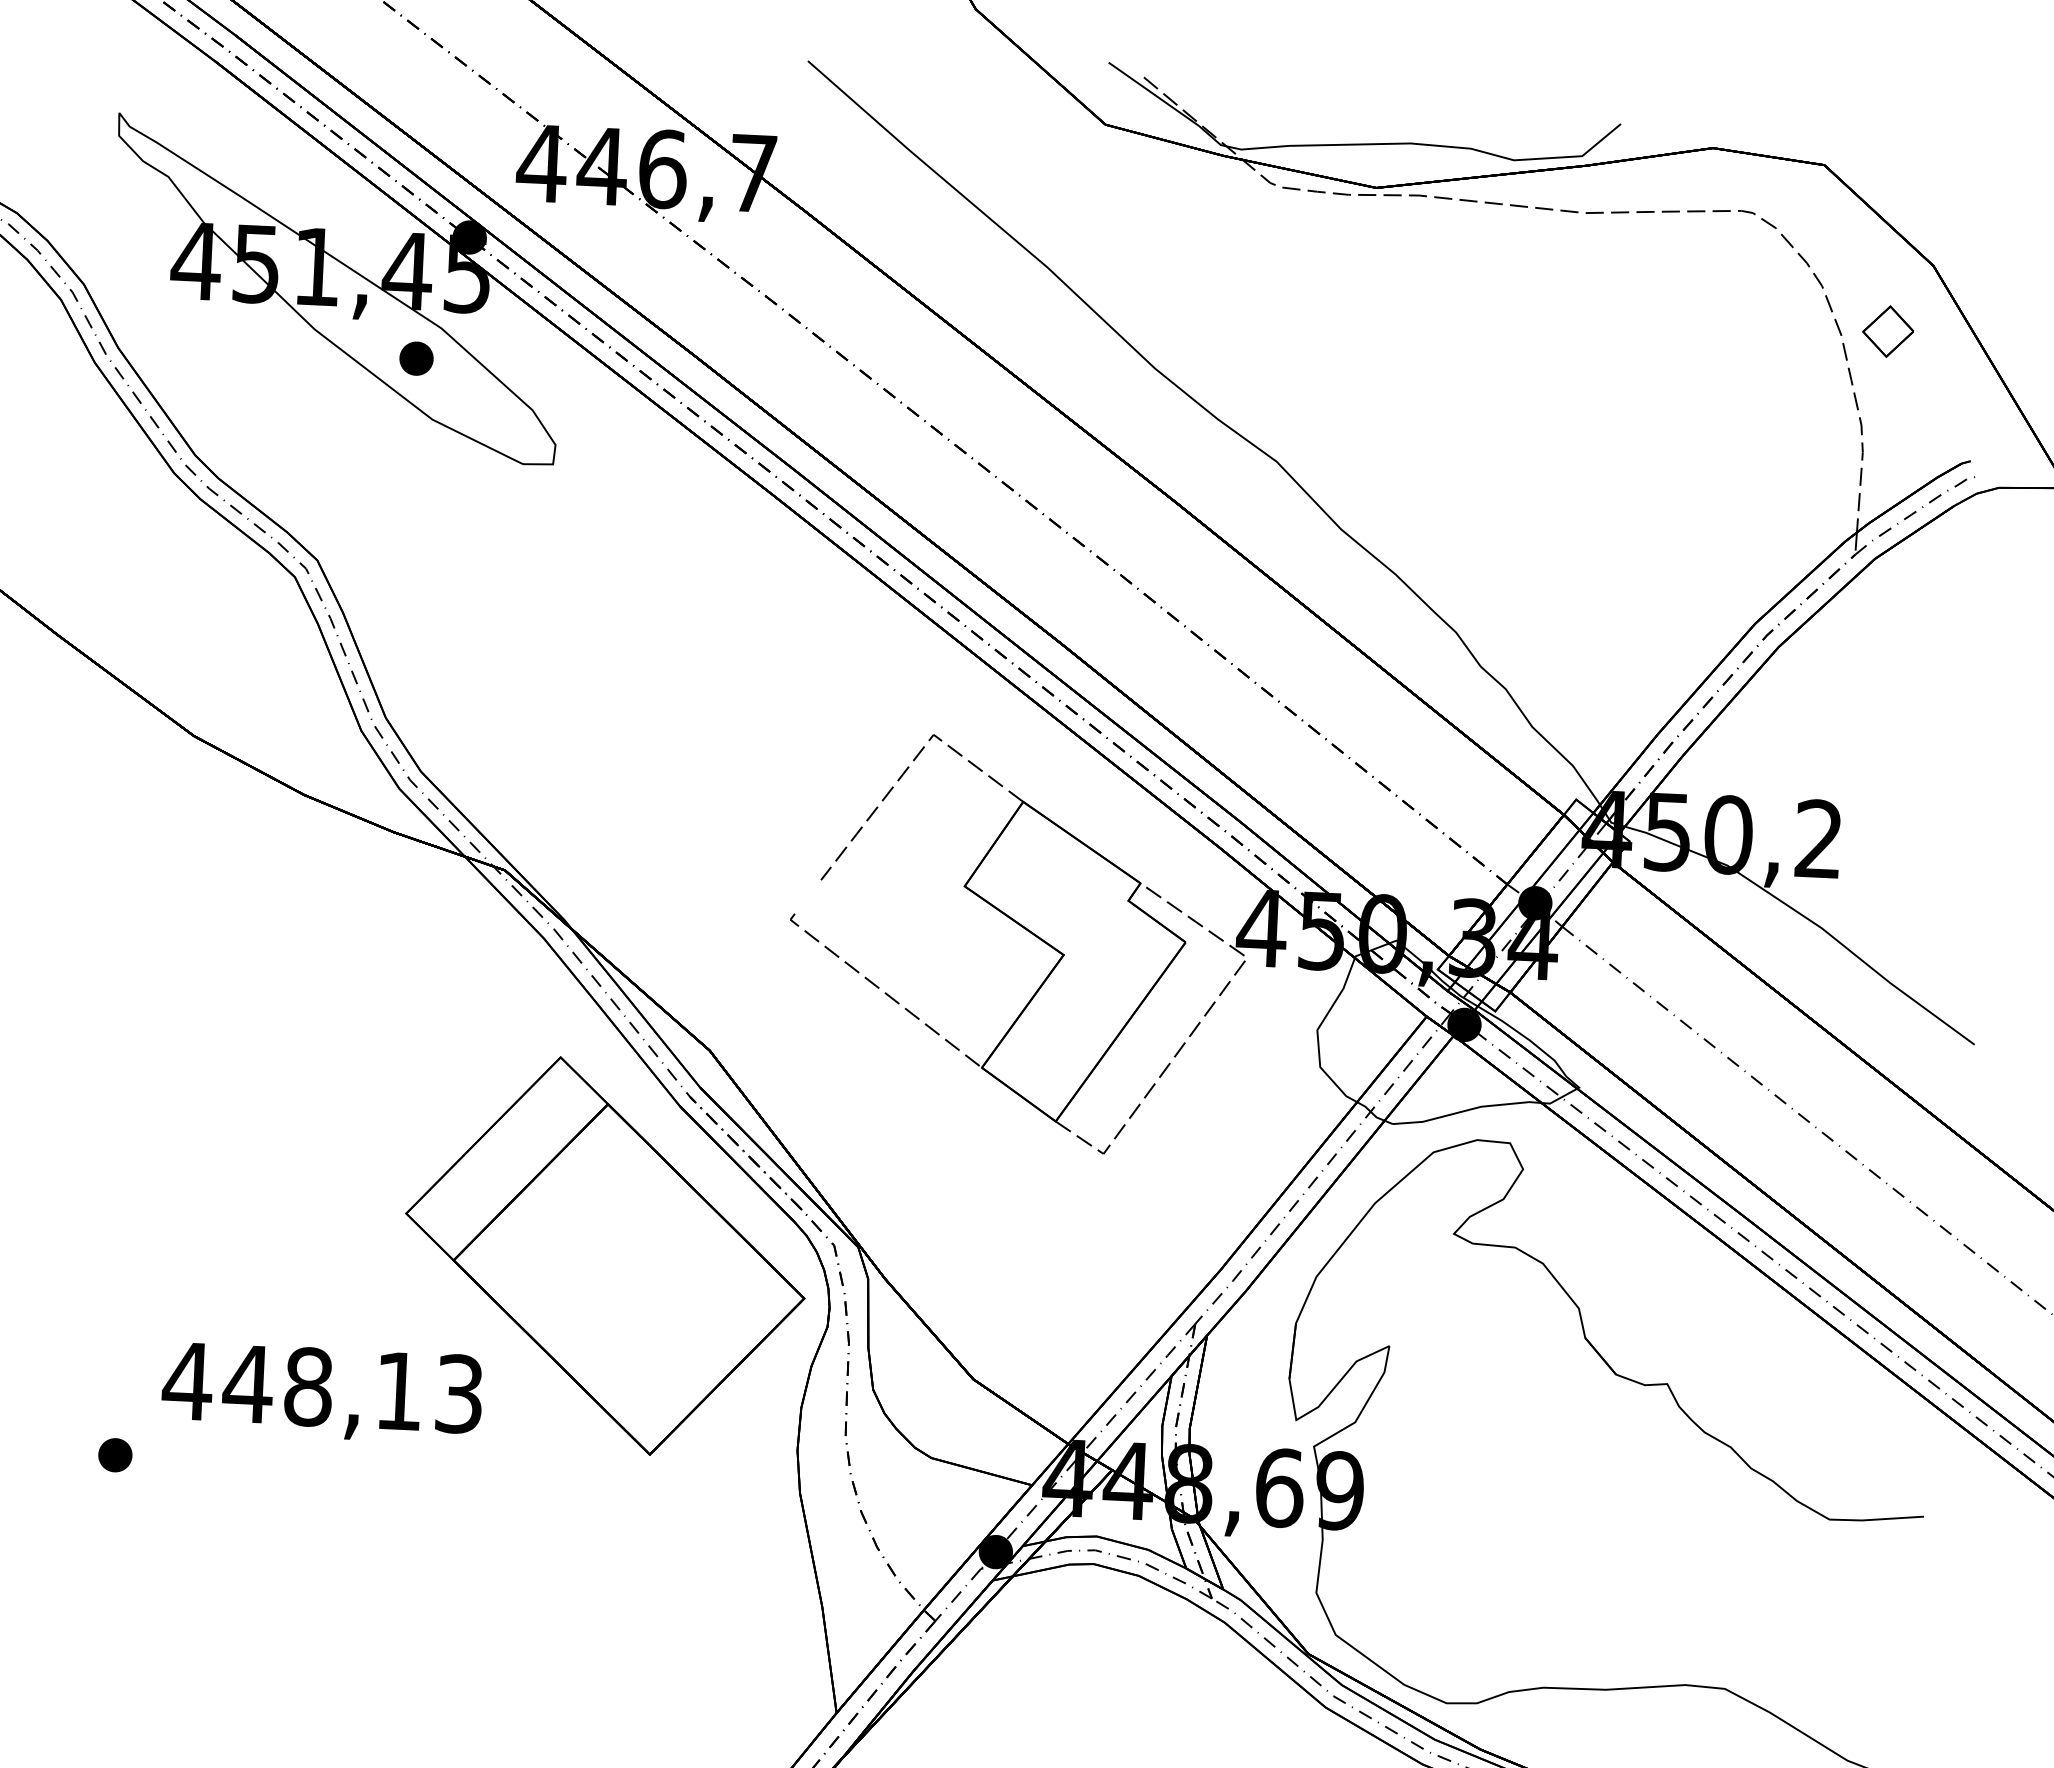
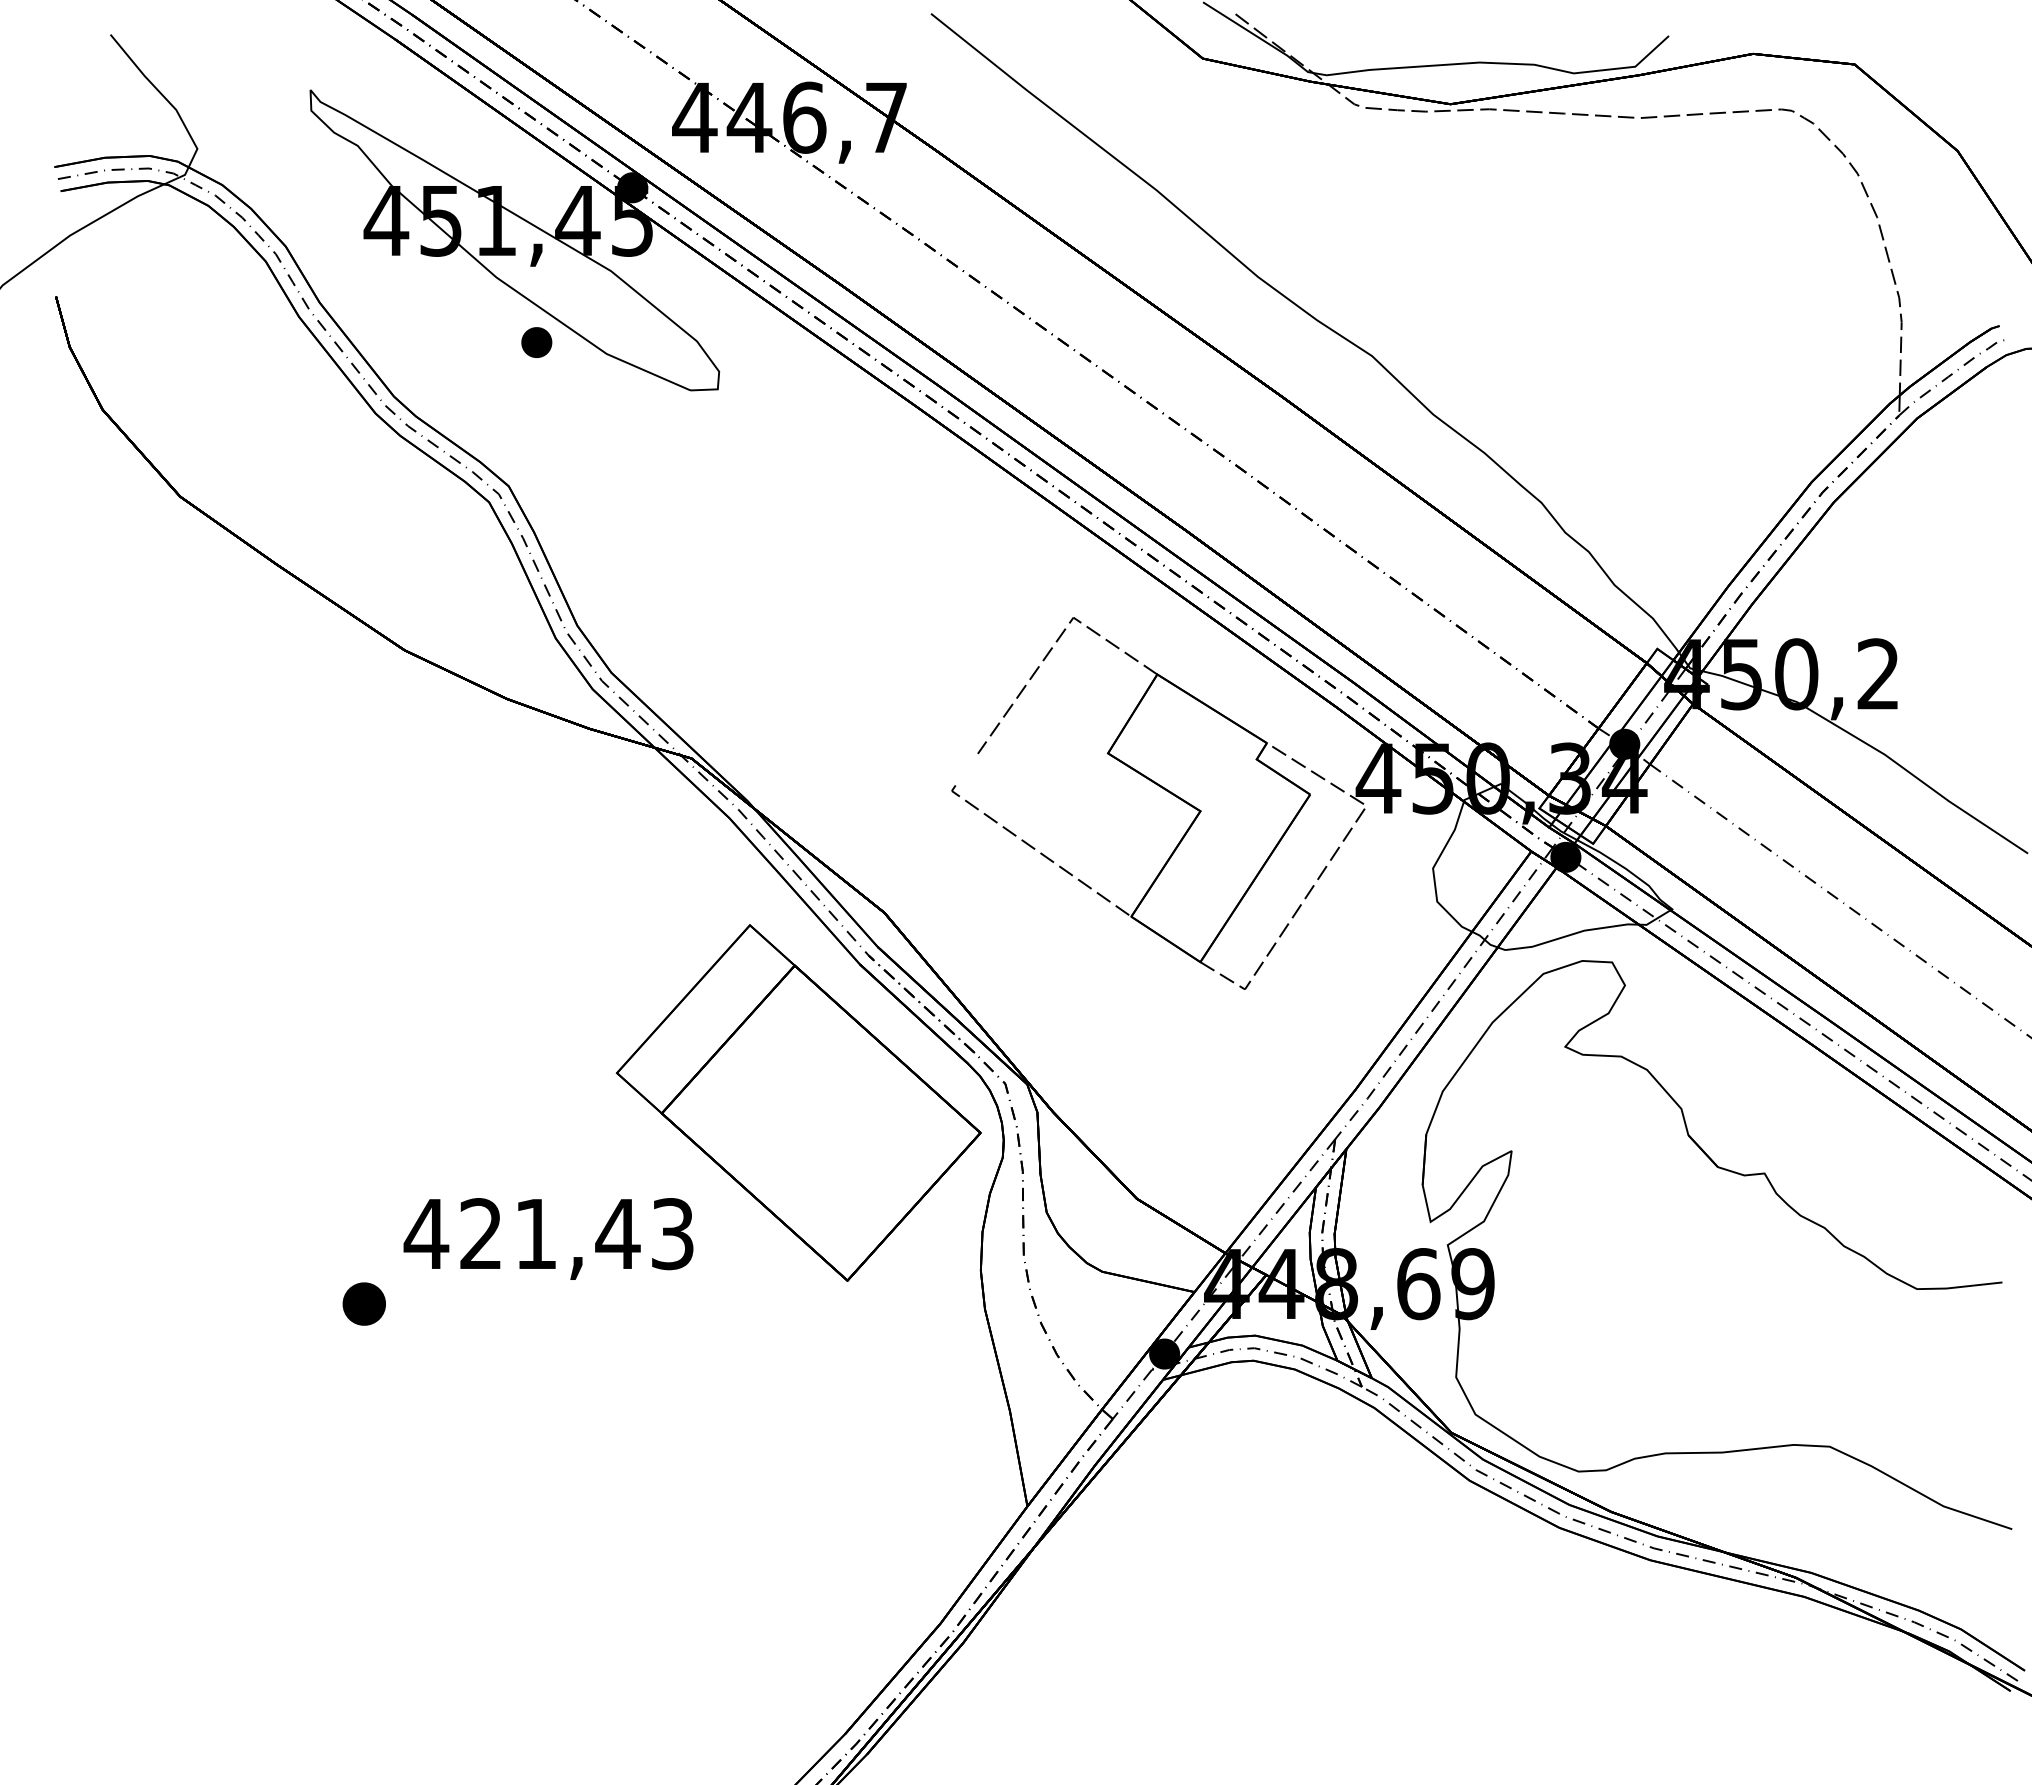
part: (1887, 331) -> (1918, 212), removed
part: (416, 358) -> (536, 342), moved
text: (323, 1388) -> (549, 1234), 448,13 -> 421,43
part: (114, 1454) -> (363, 1303), size x1.4

